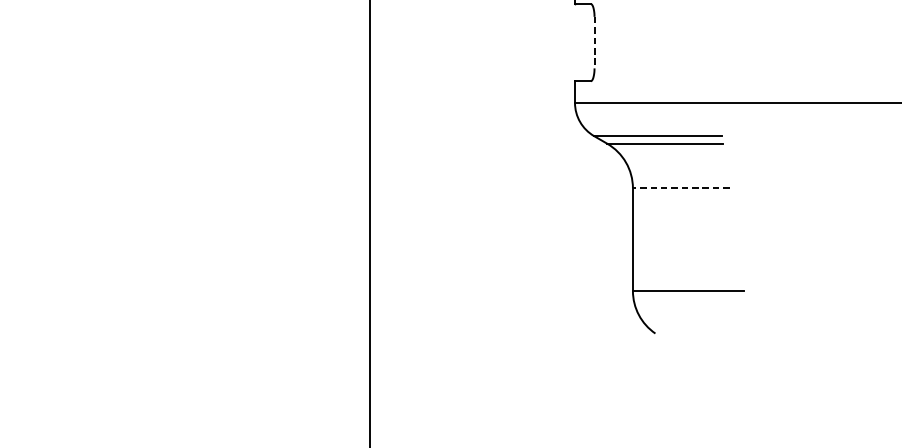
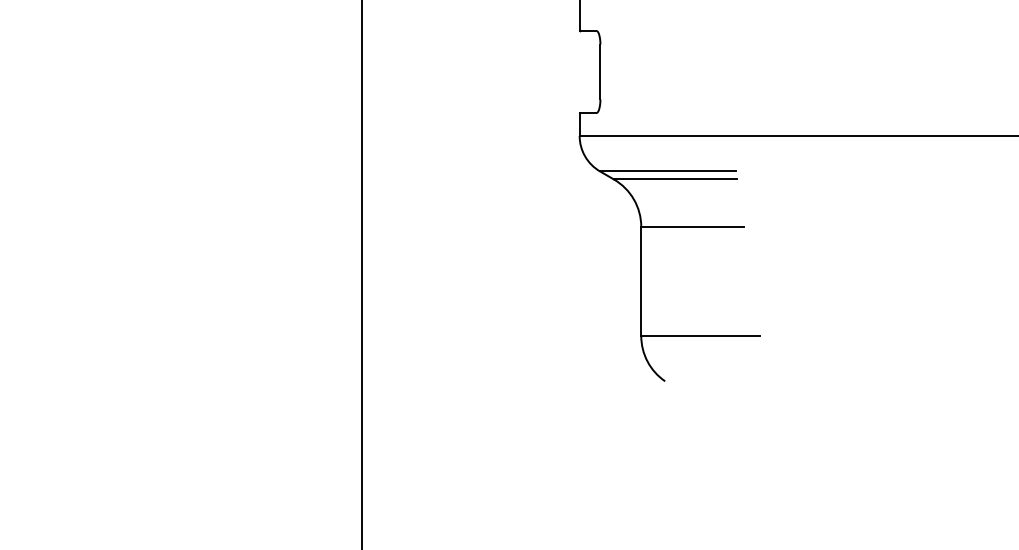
line: (594, 43) -> (600, 72), dashed -> solid
line: (681, 187) -> (692, 226), dashed -> solid

